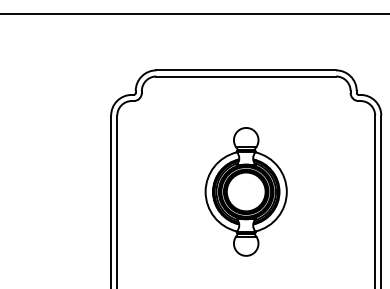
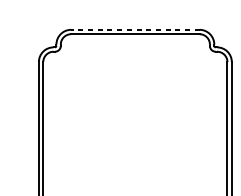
line: (246, 70) -> (135, 29), solid -> dashed
part: (245, 191) -> (134, 116), removed

